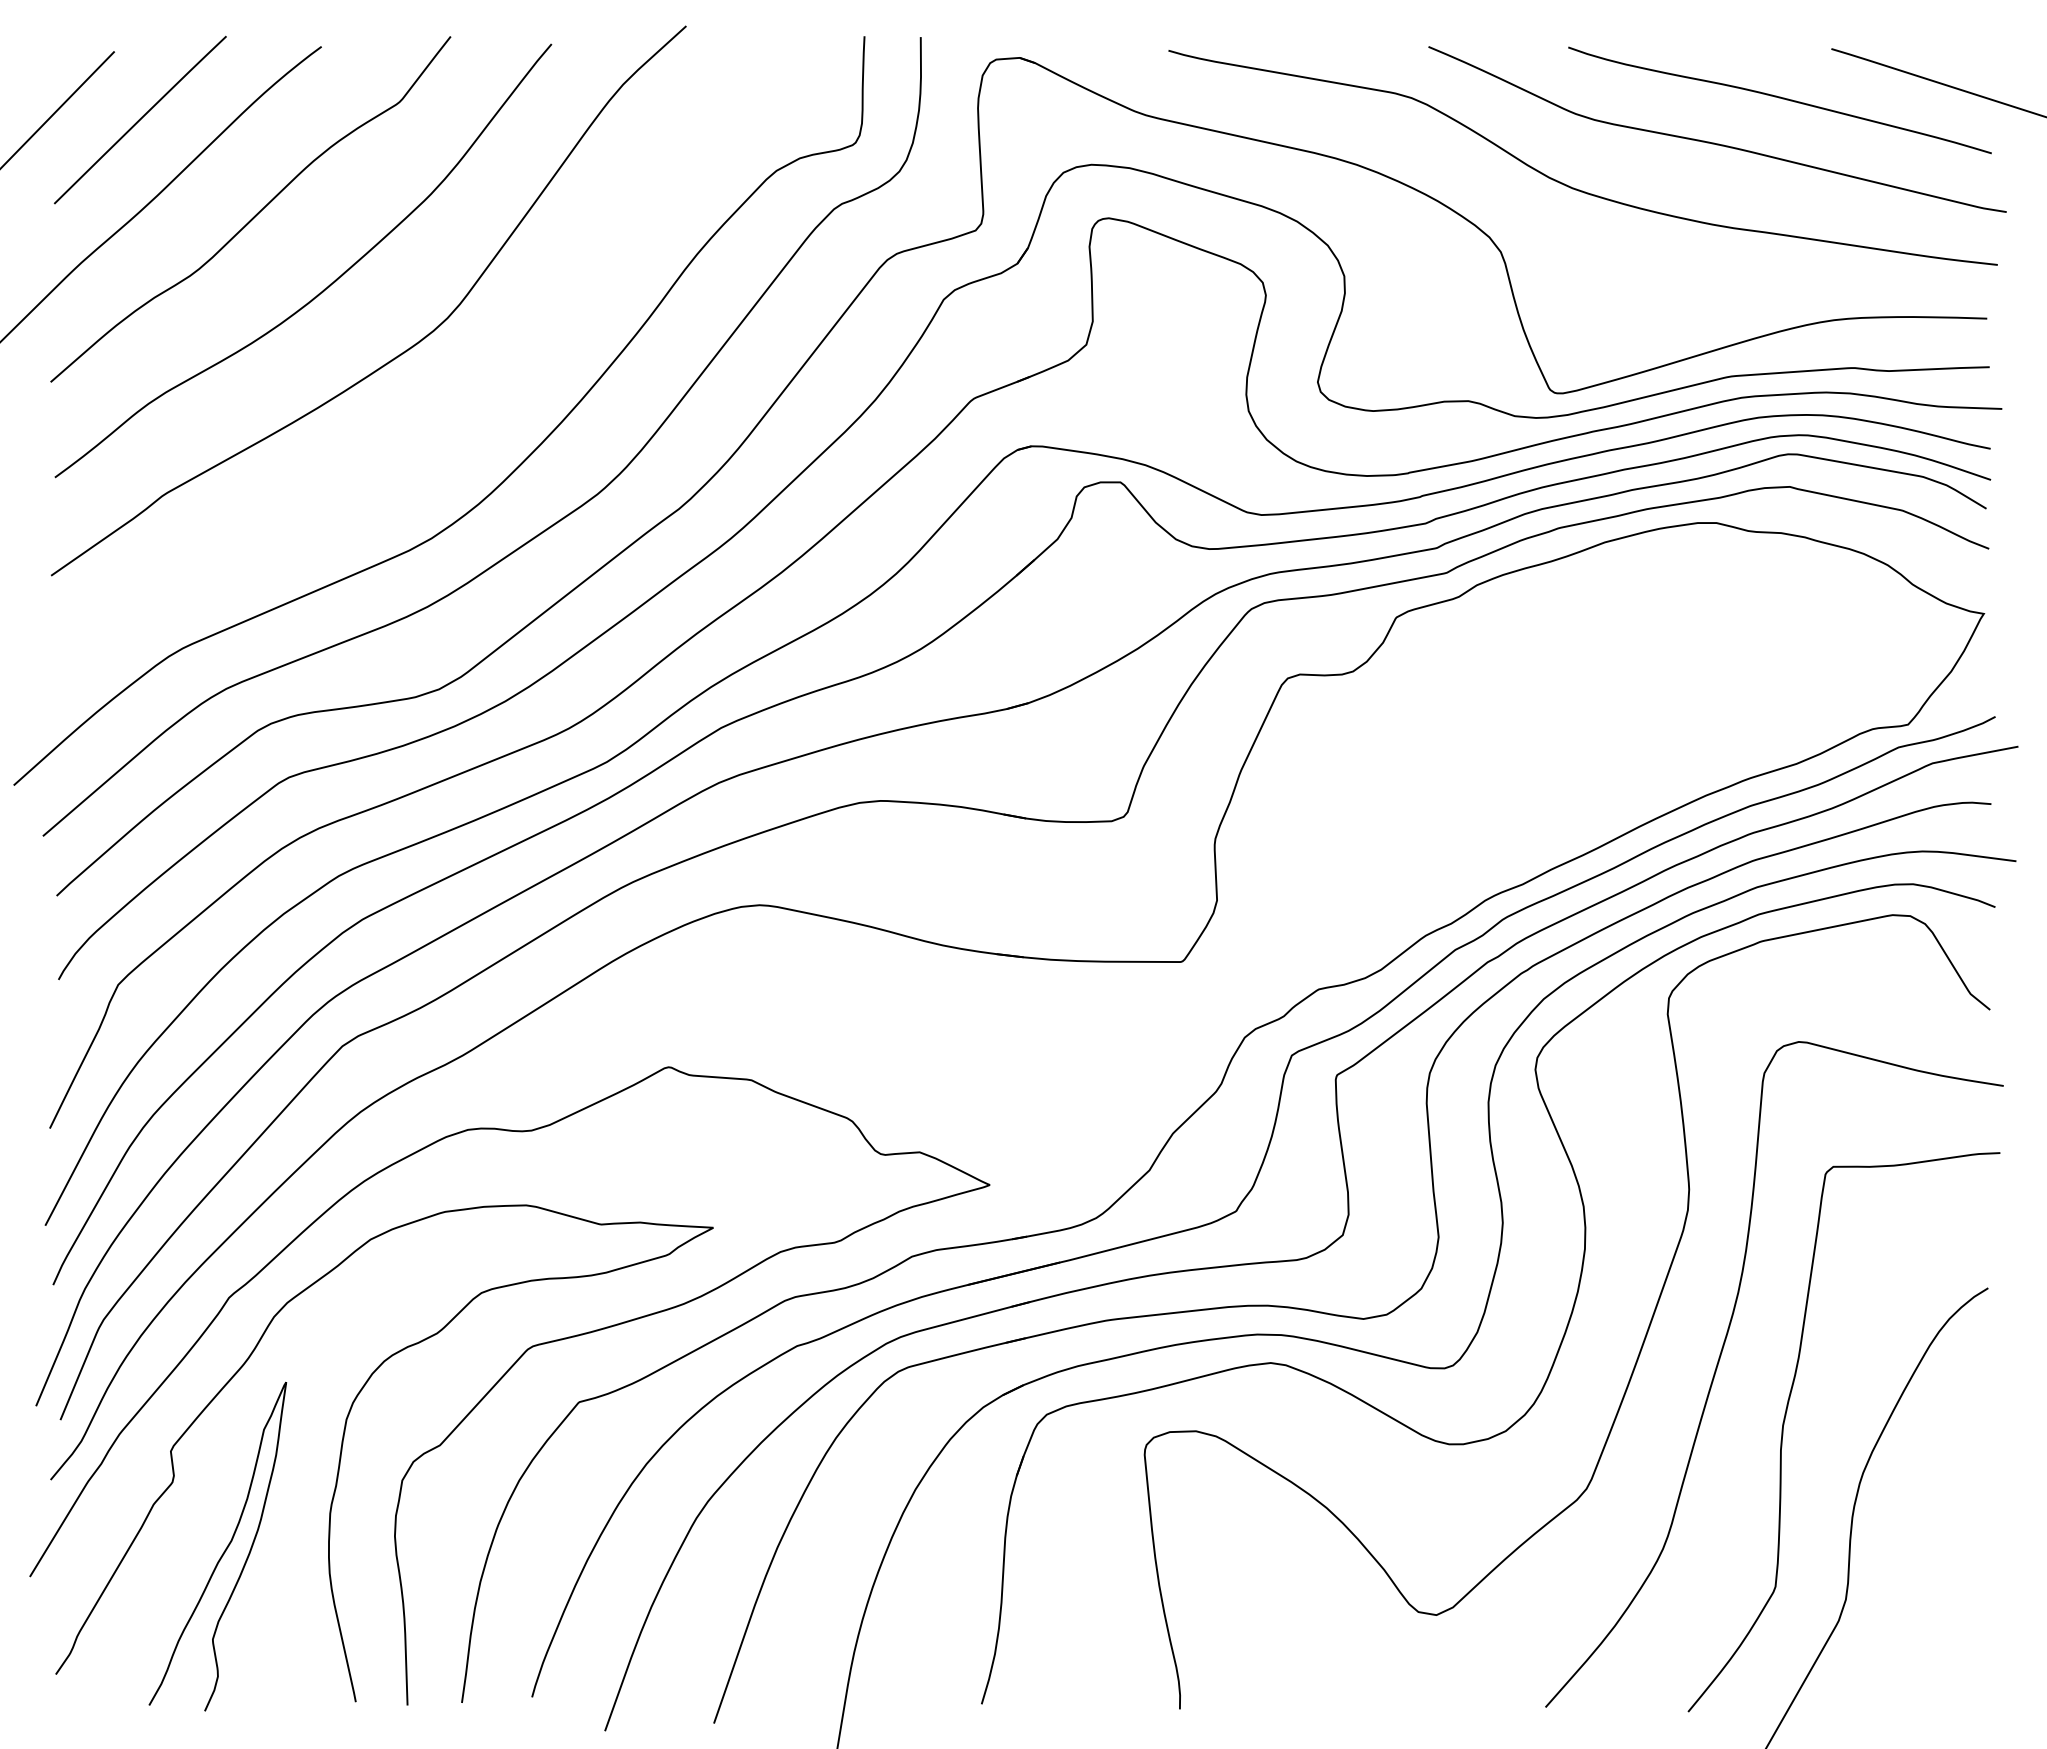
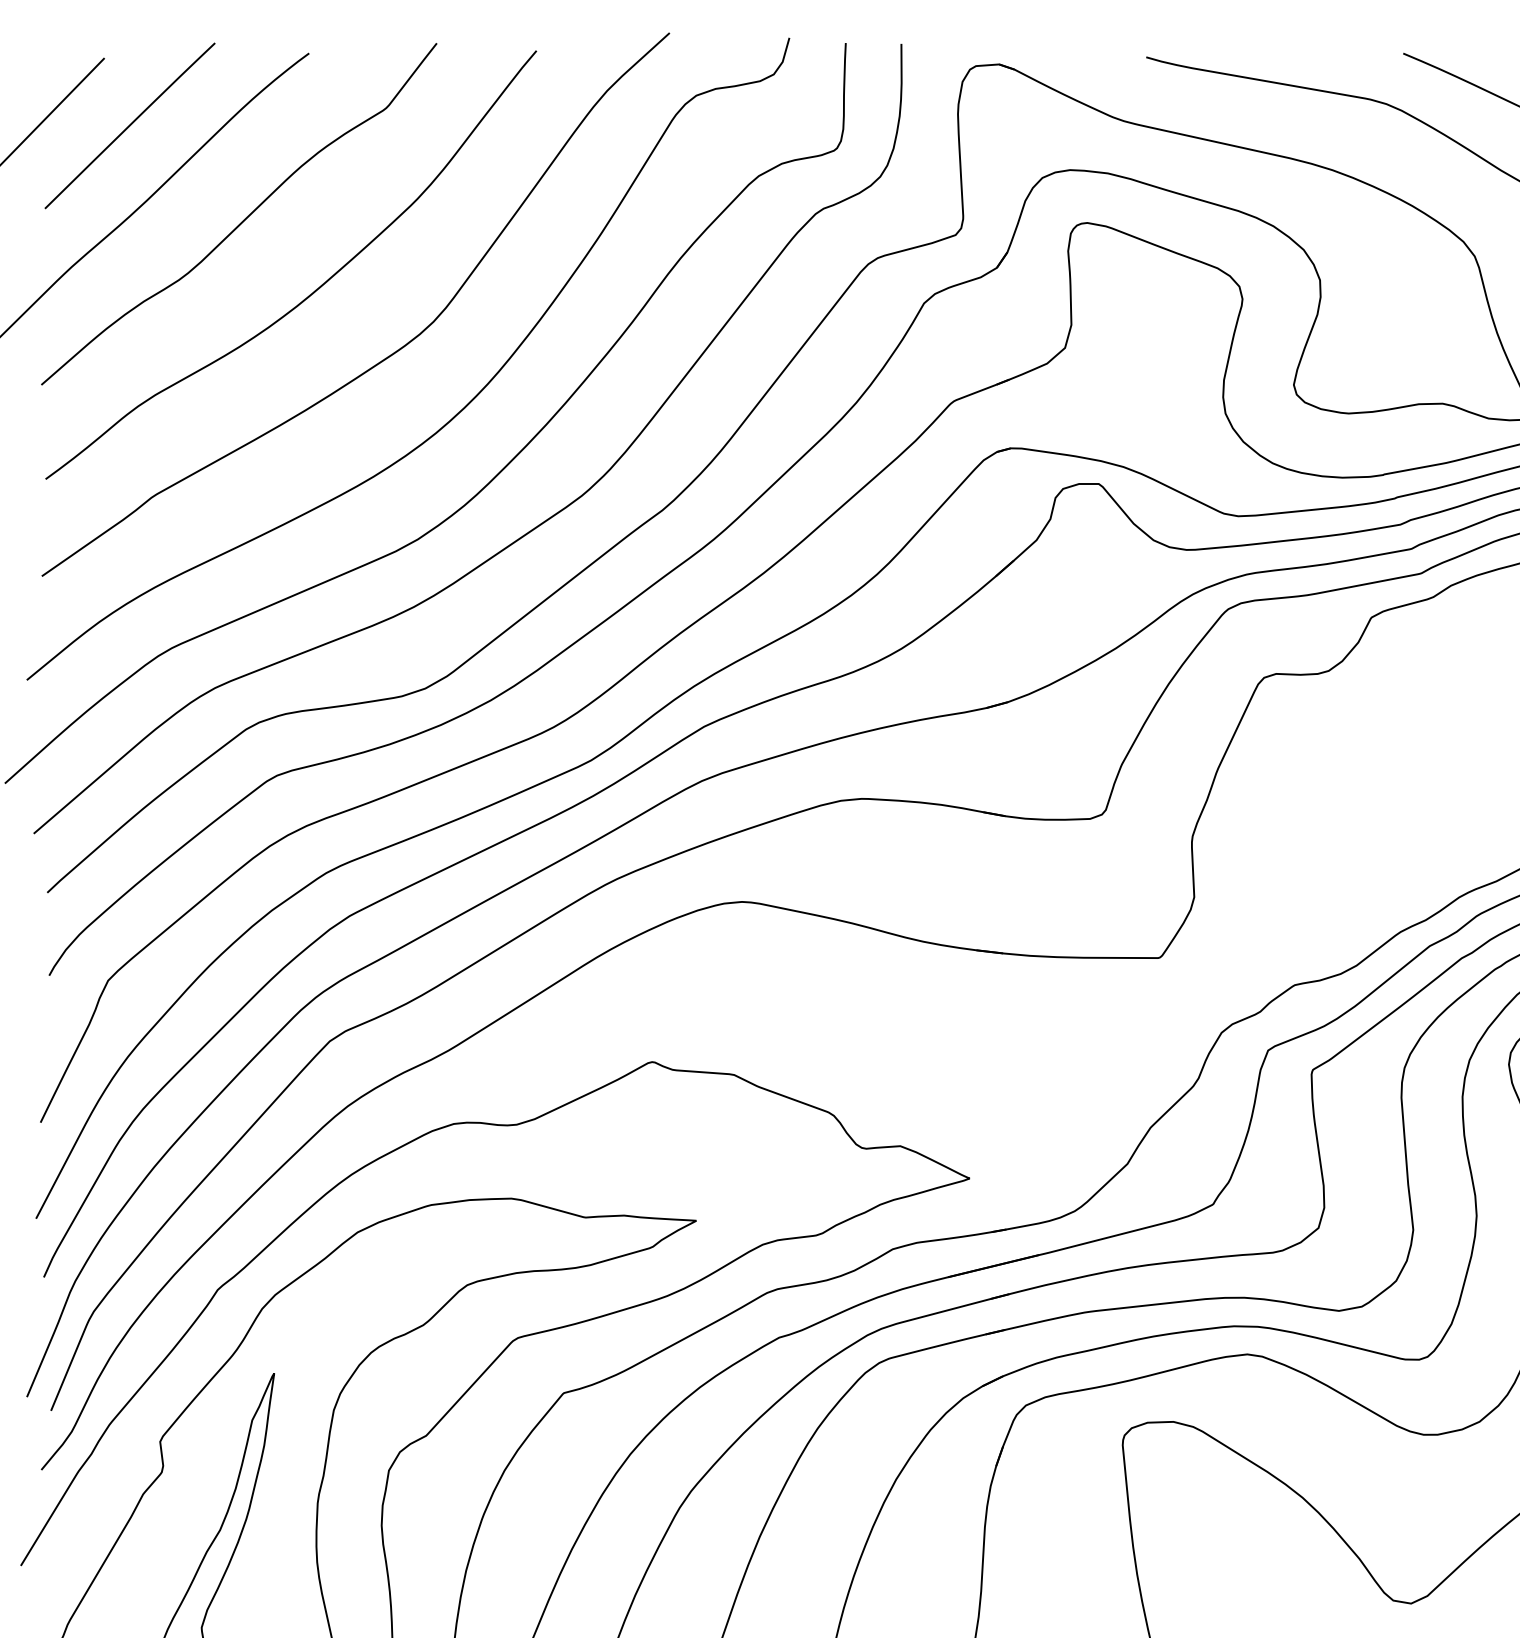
curve: (473, 408) -> (459, 410), added

